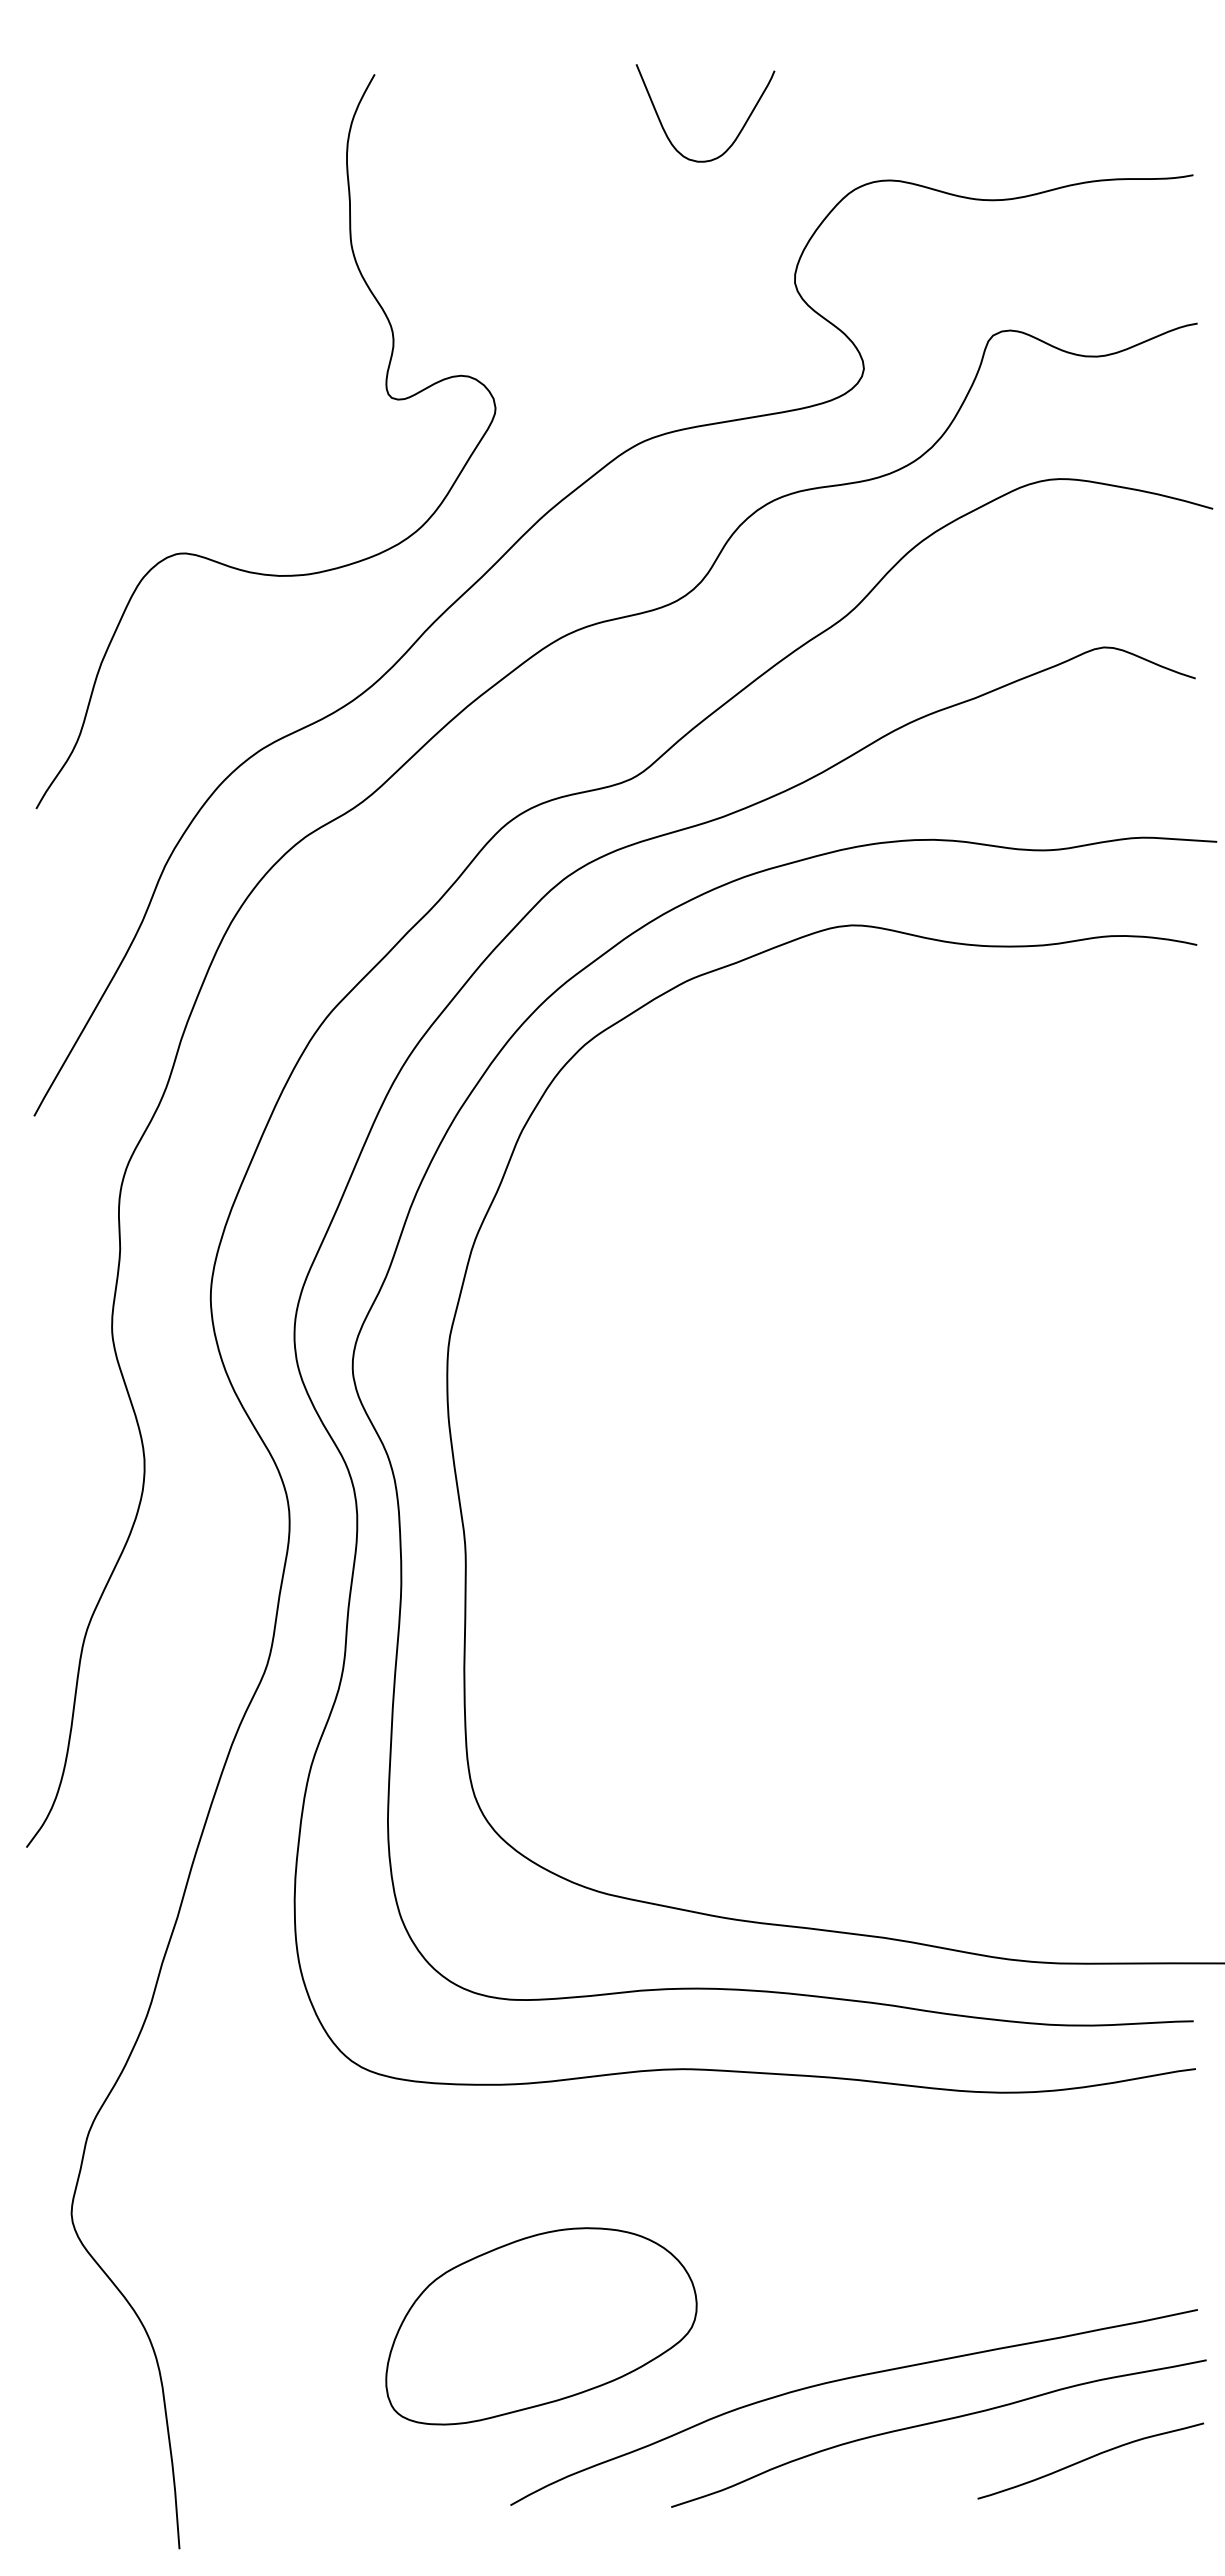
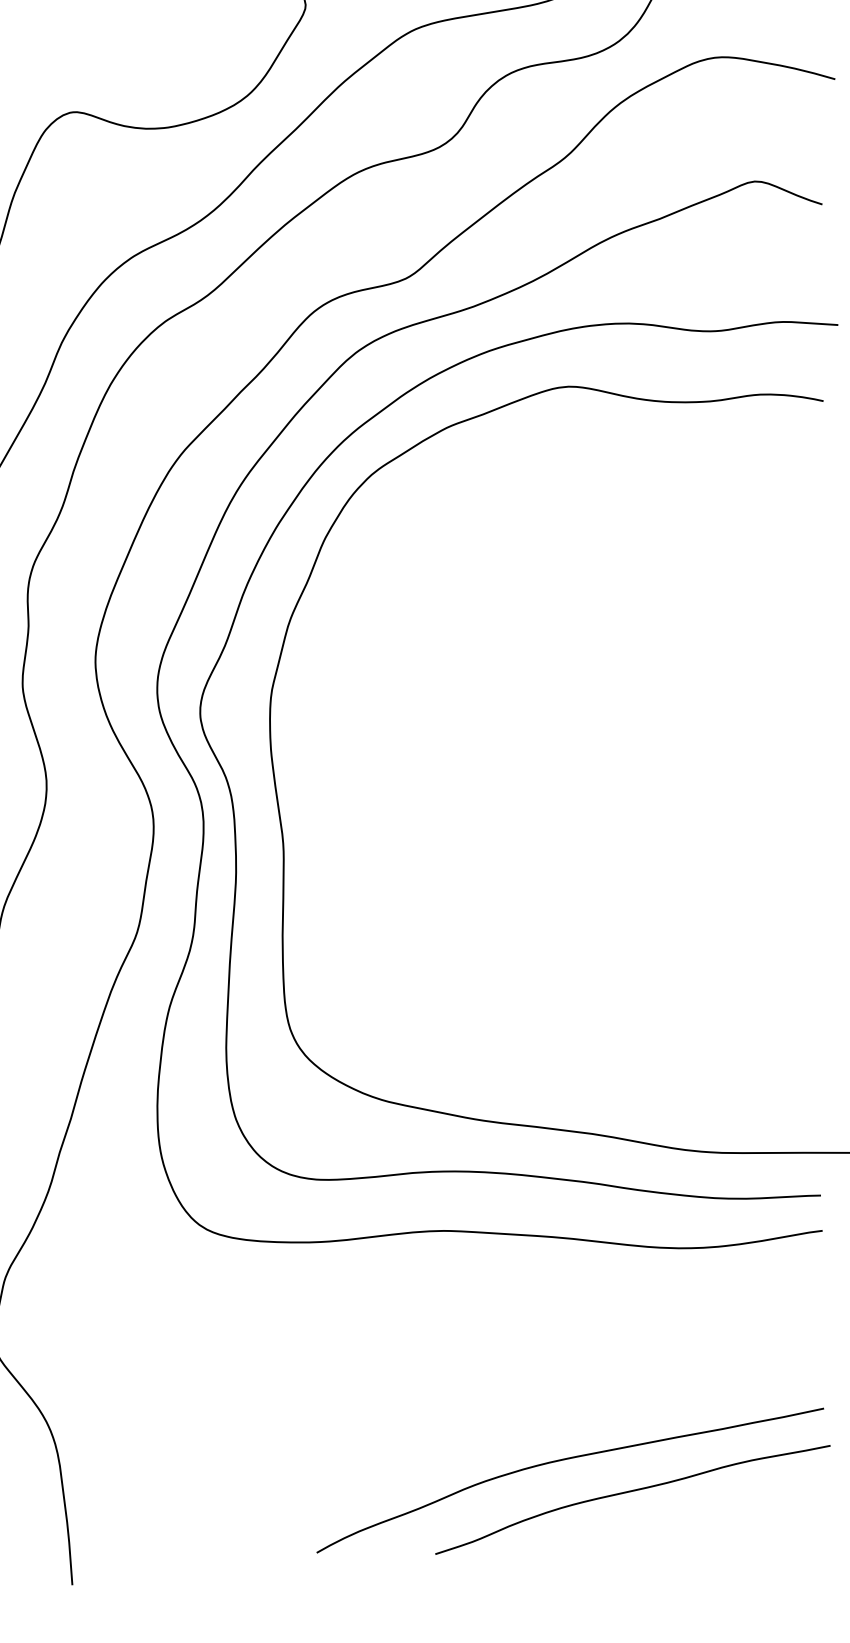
part: (541, 2326) -> (339, 1420), removed
curve: (1090, 2458) -> (744, 1518), removed

